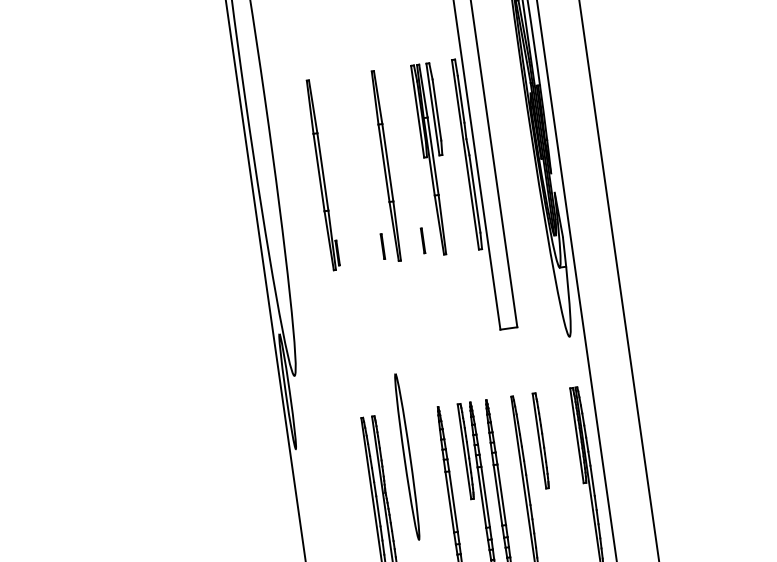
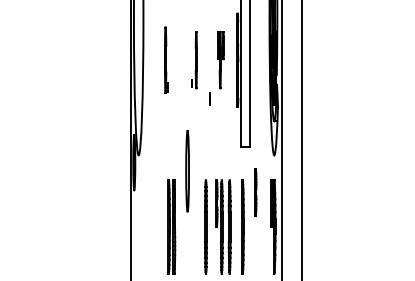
part: (432, 157) -> (220, 59), size x0.6
part: (380, 165) -> (194, 59), size x0.6
part: (321, 173) -> (165, 59), size x0.7
line: (541, 440) -> (255, 192), moved
line: (407, 457) -> (187, 171), moved

